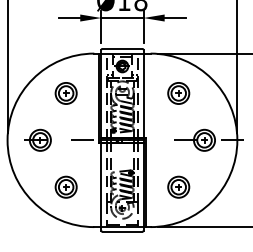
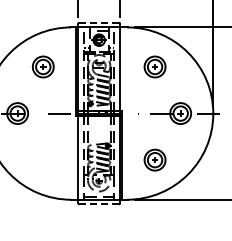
line: (122, 48) -> (99, 22), solid -> dashed
part: (65, 186) -> (42, 159), removed
line: (122, 231) -> (99, 204), solid -> dashed

